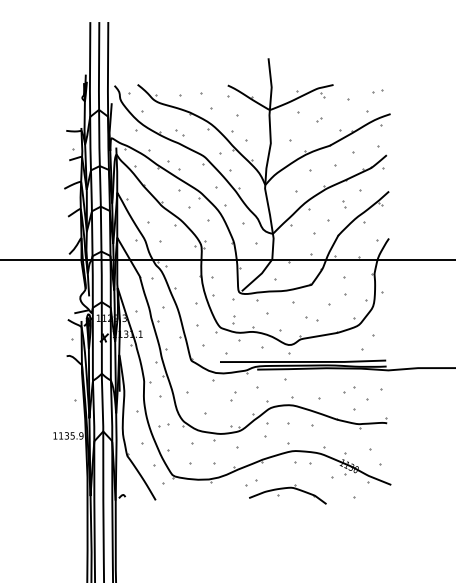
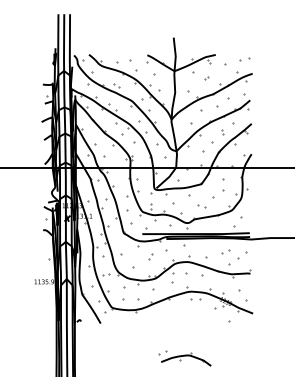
part: (377, 92) -> (244, 59), size x1.6
part: (285, 492) -> (184, 358), moved

